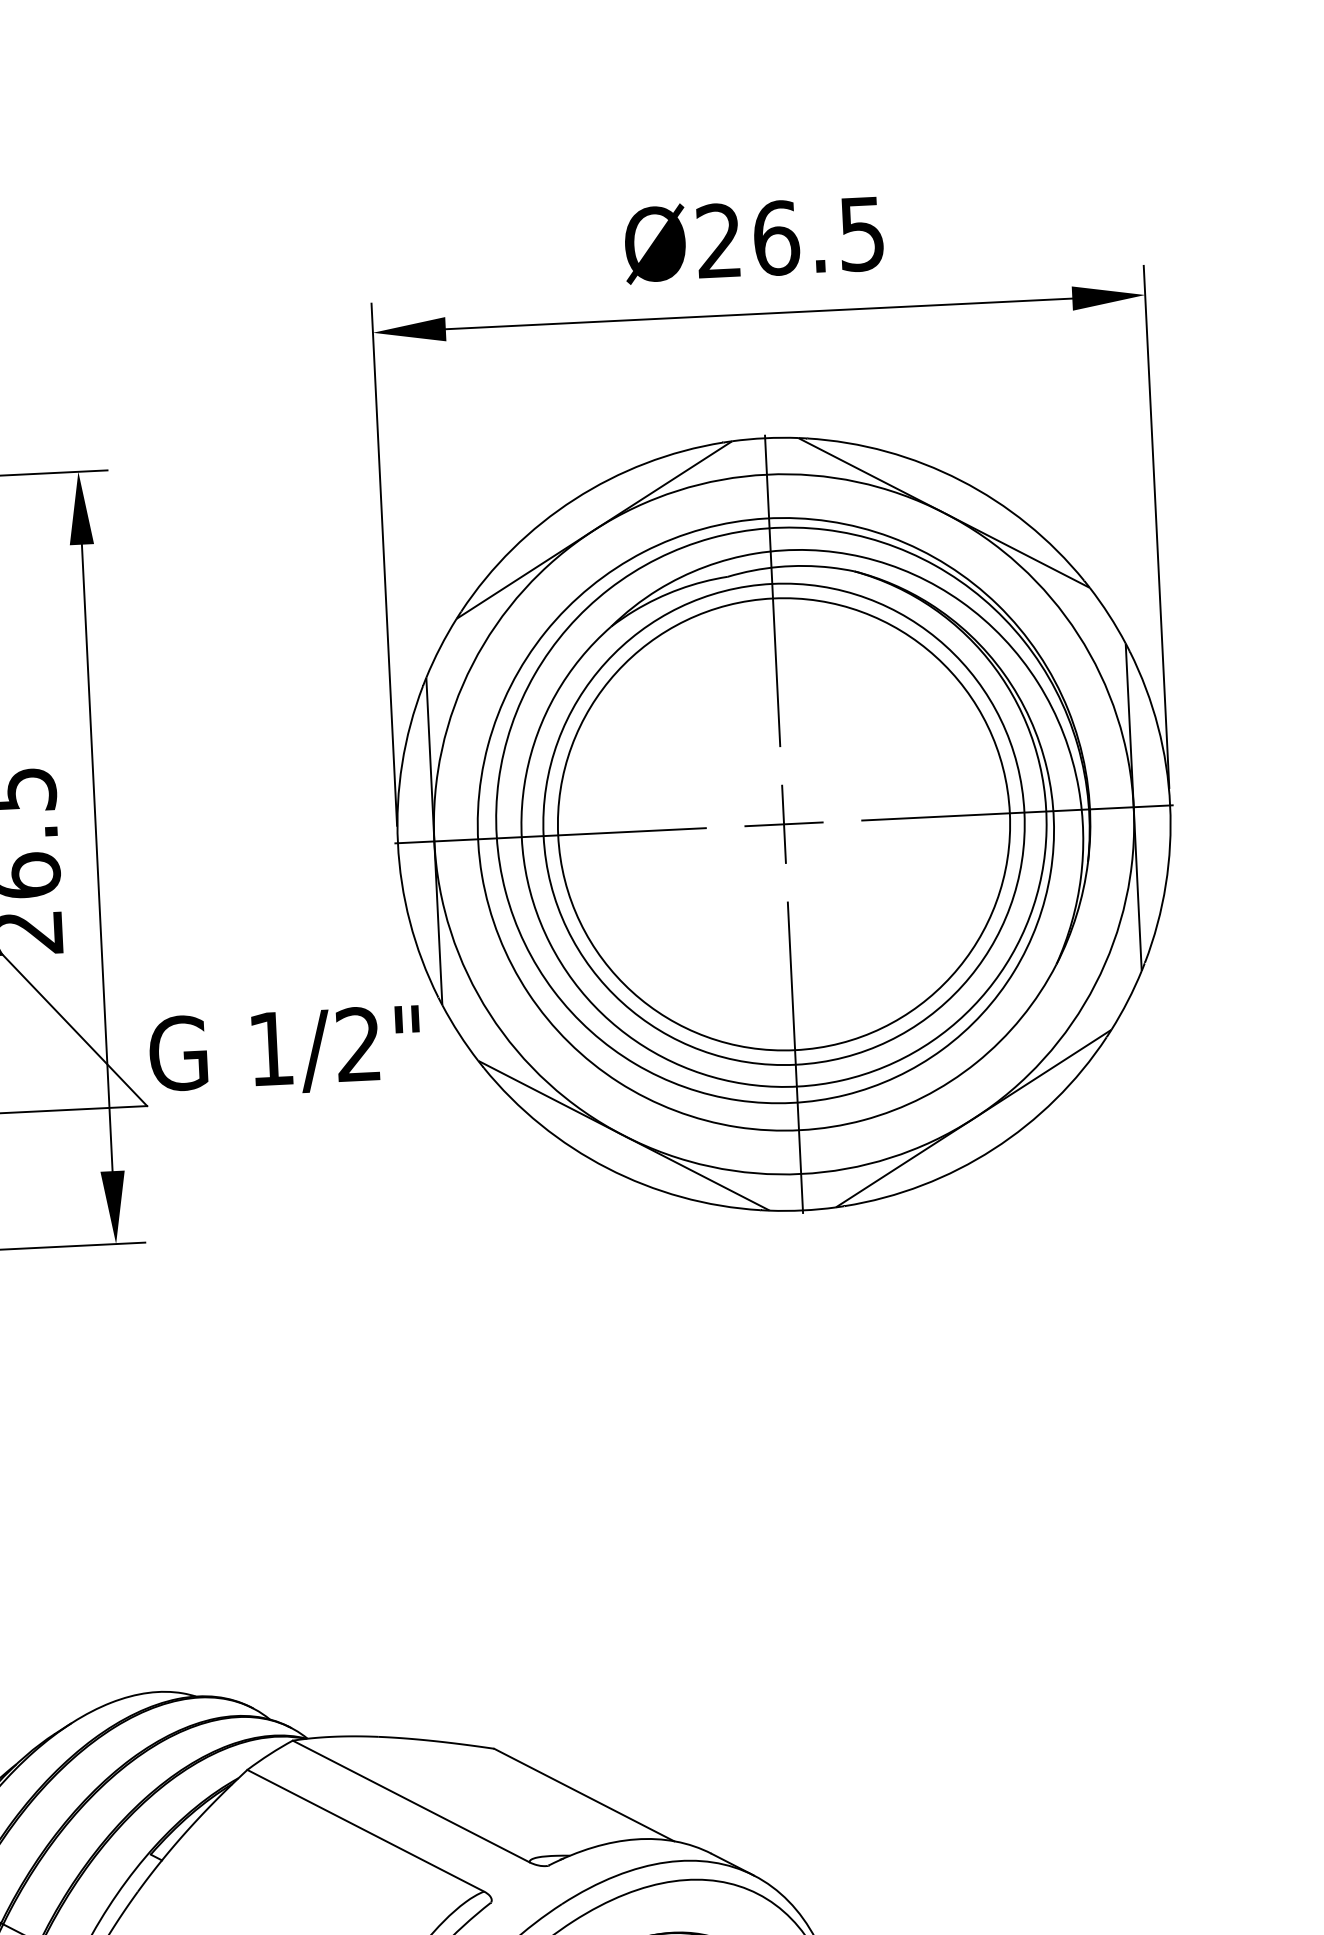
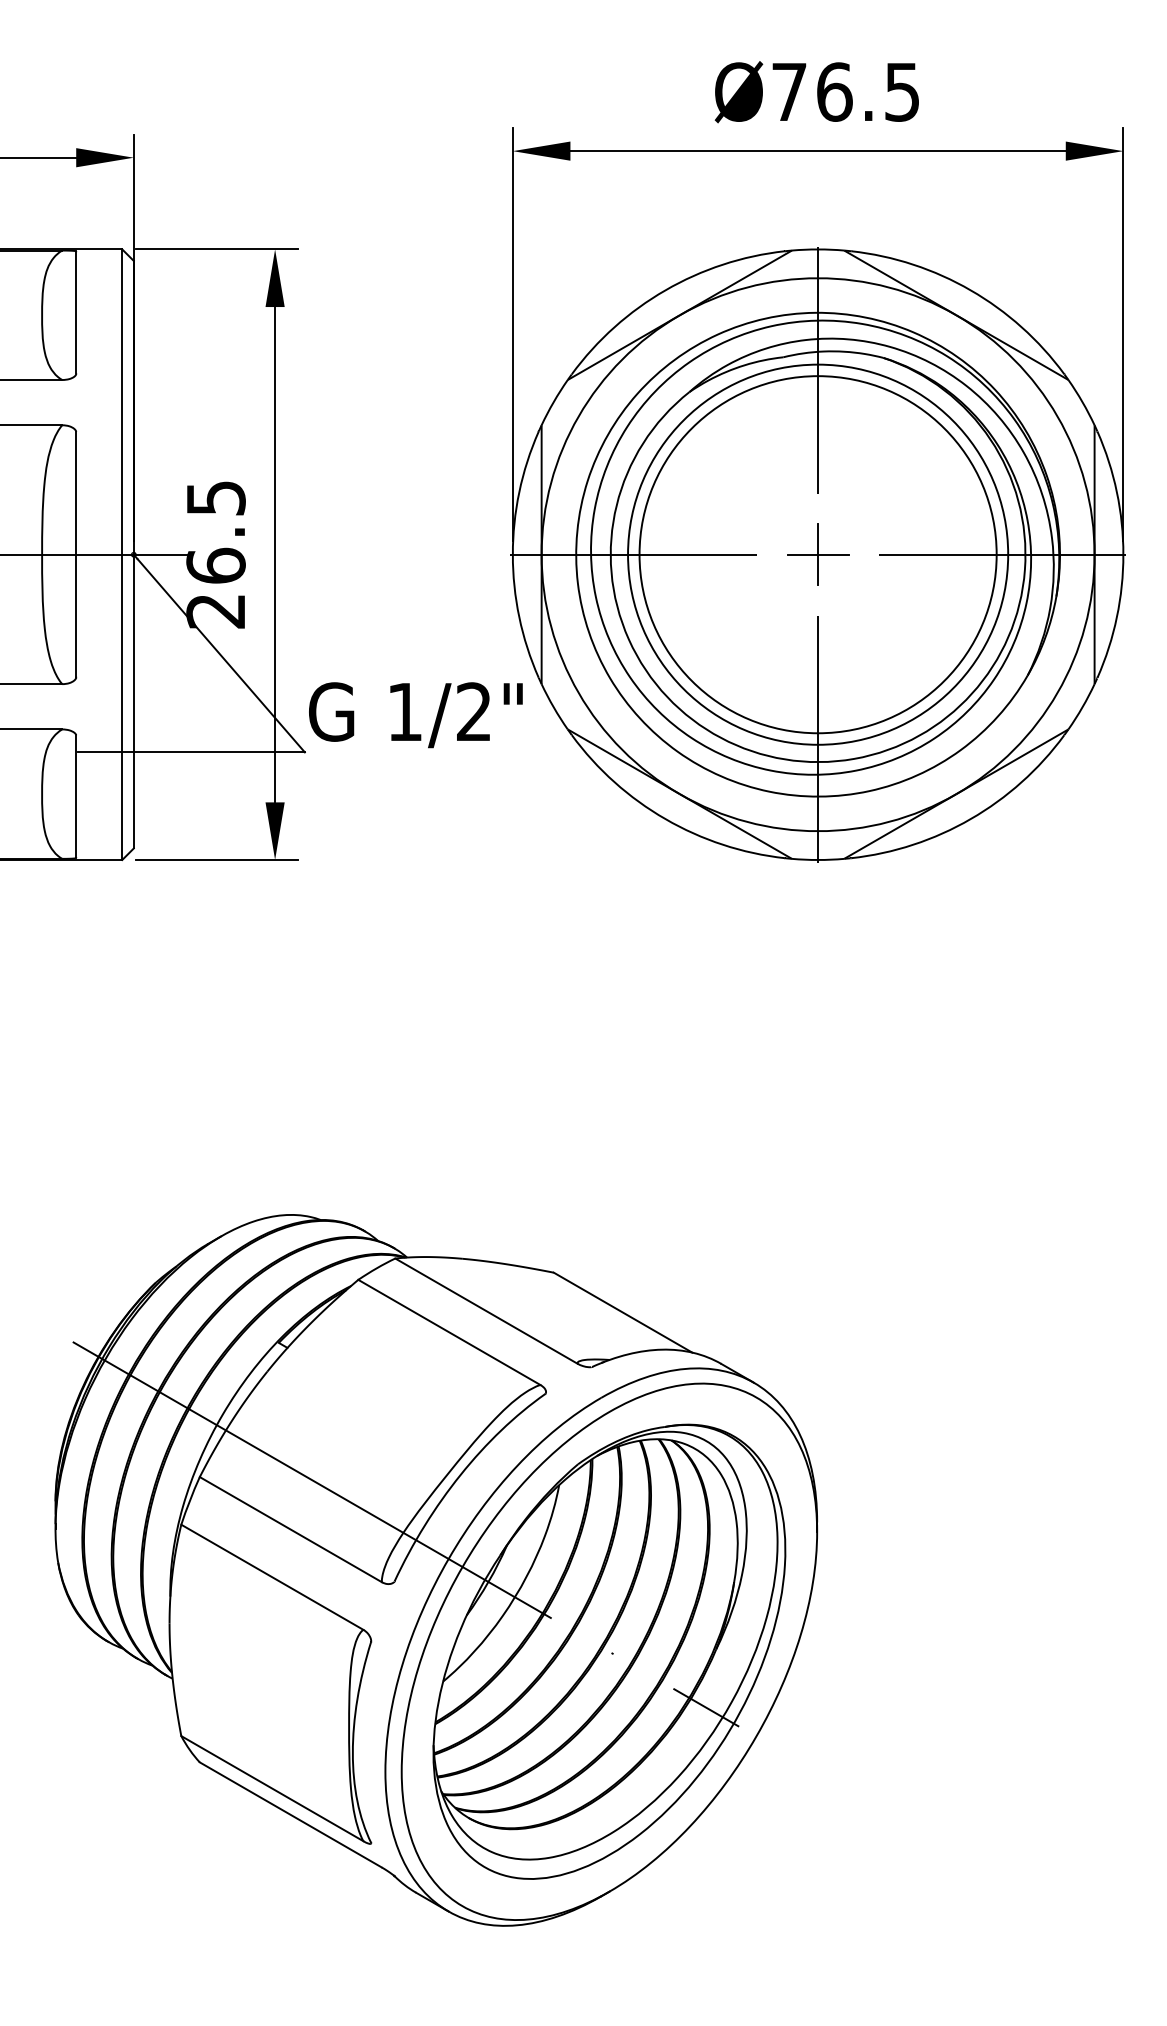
text: (719, 240) -> (789, 91), Ø26.5 -> Ø76.5

